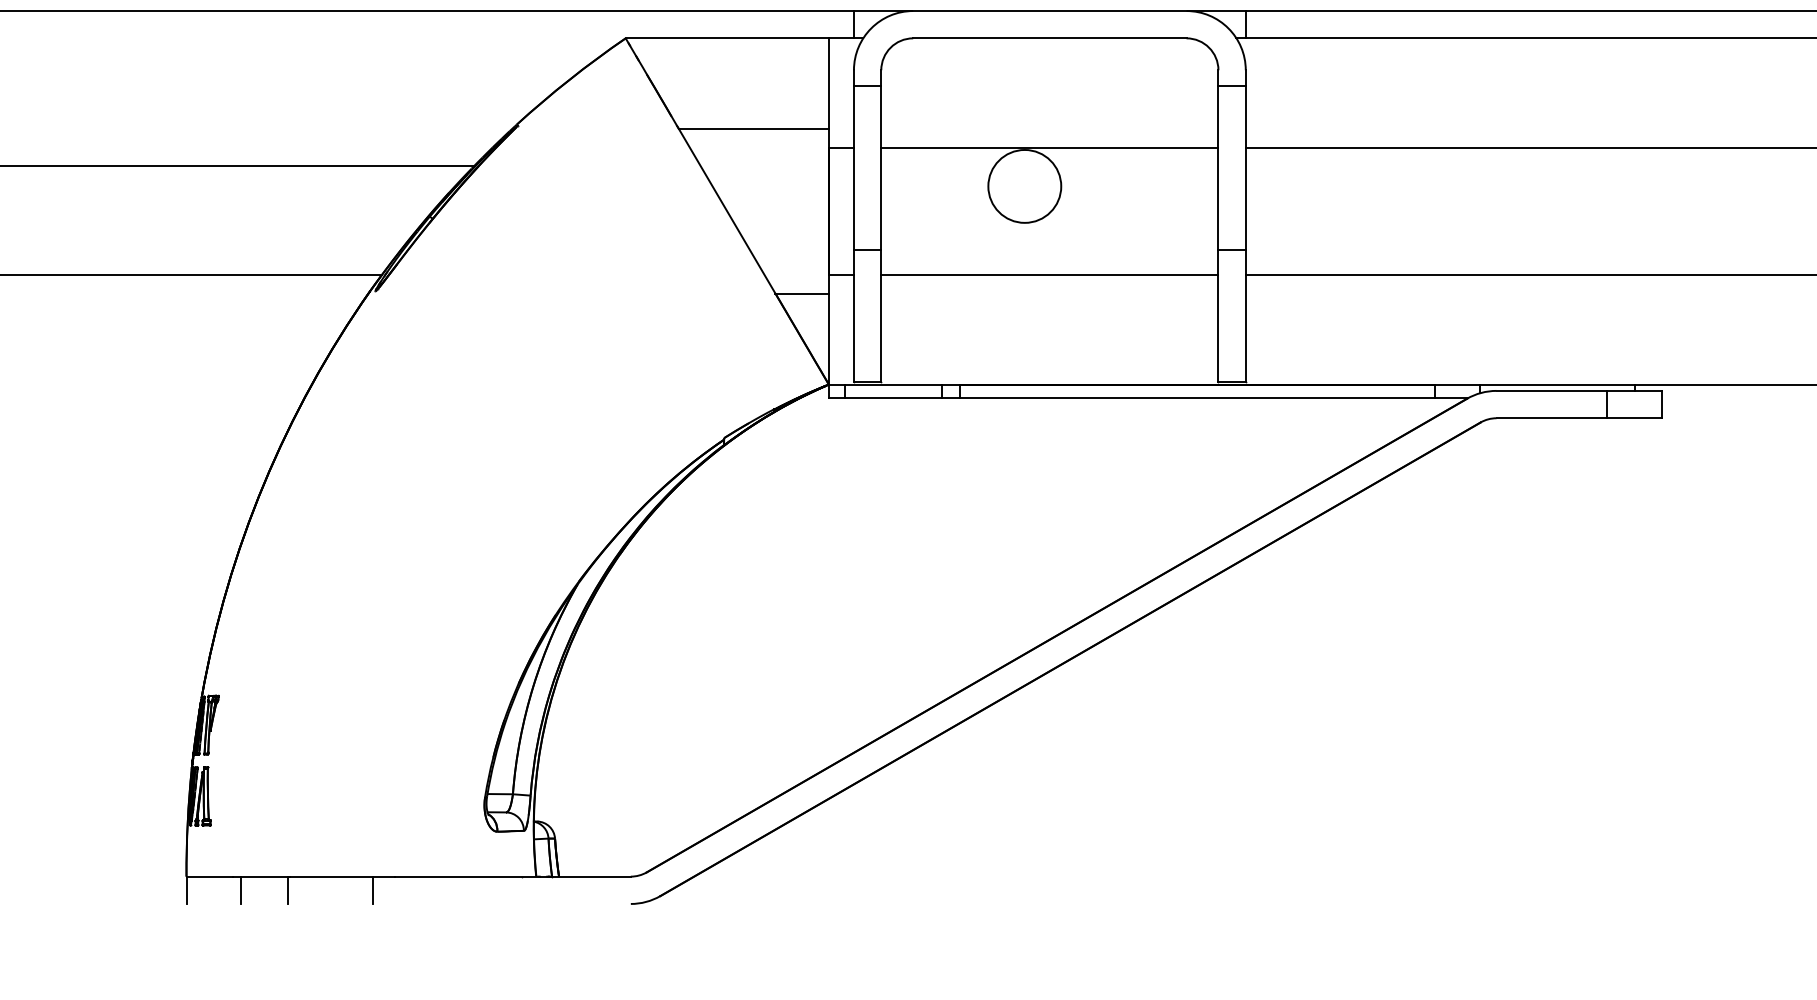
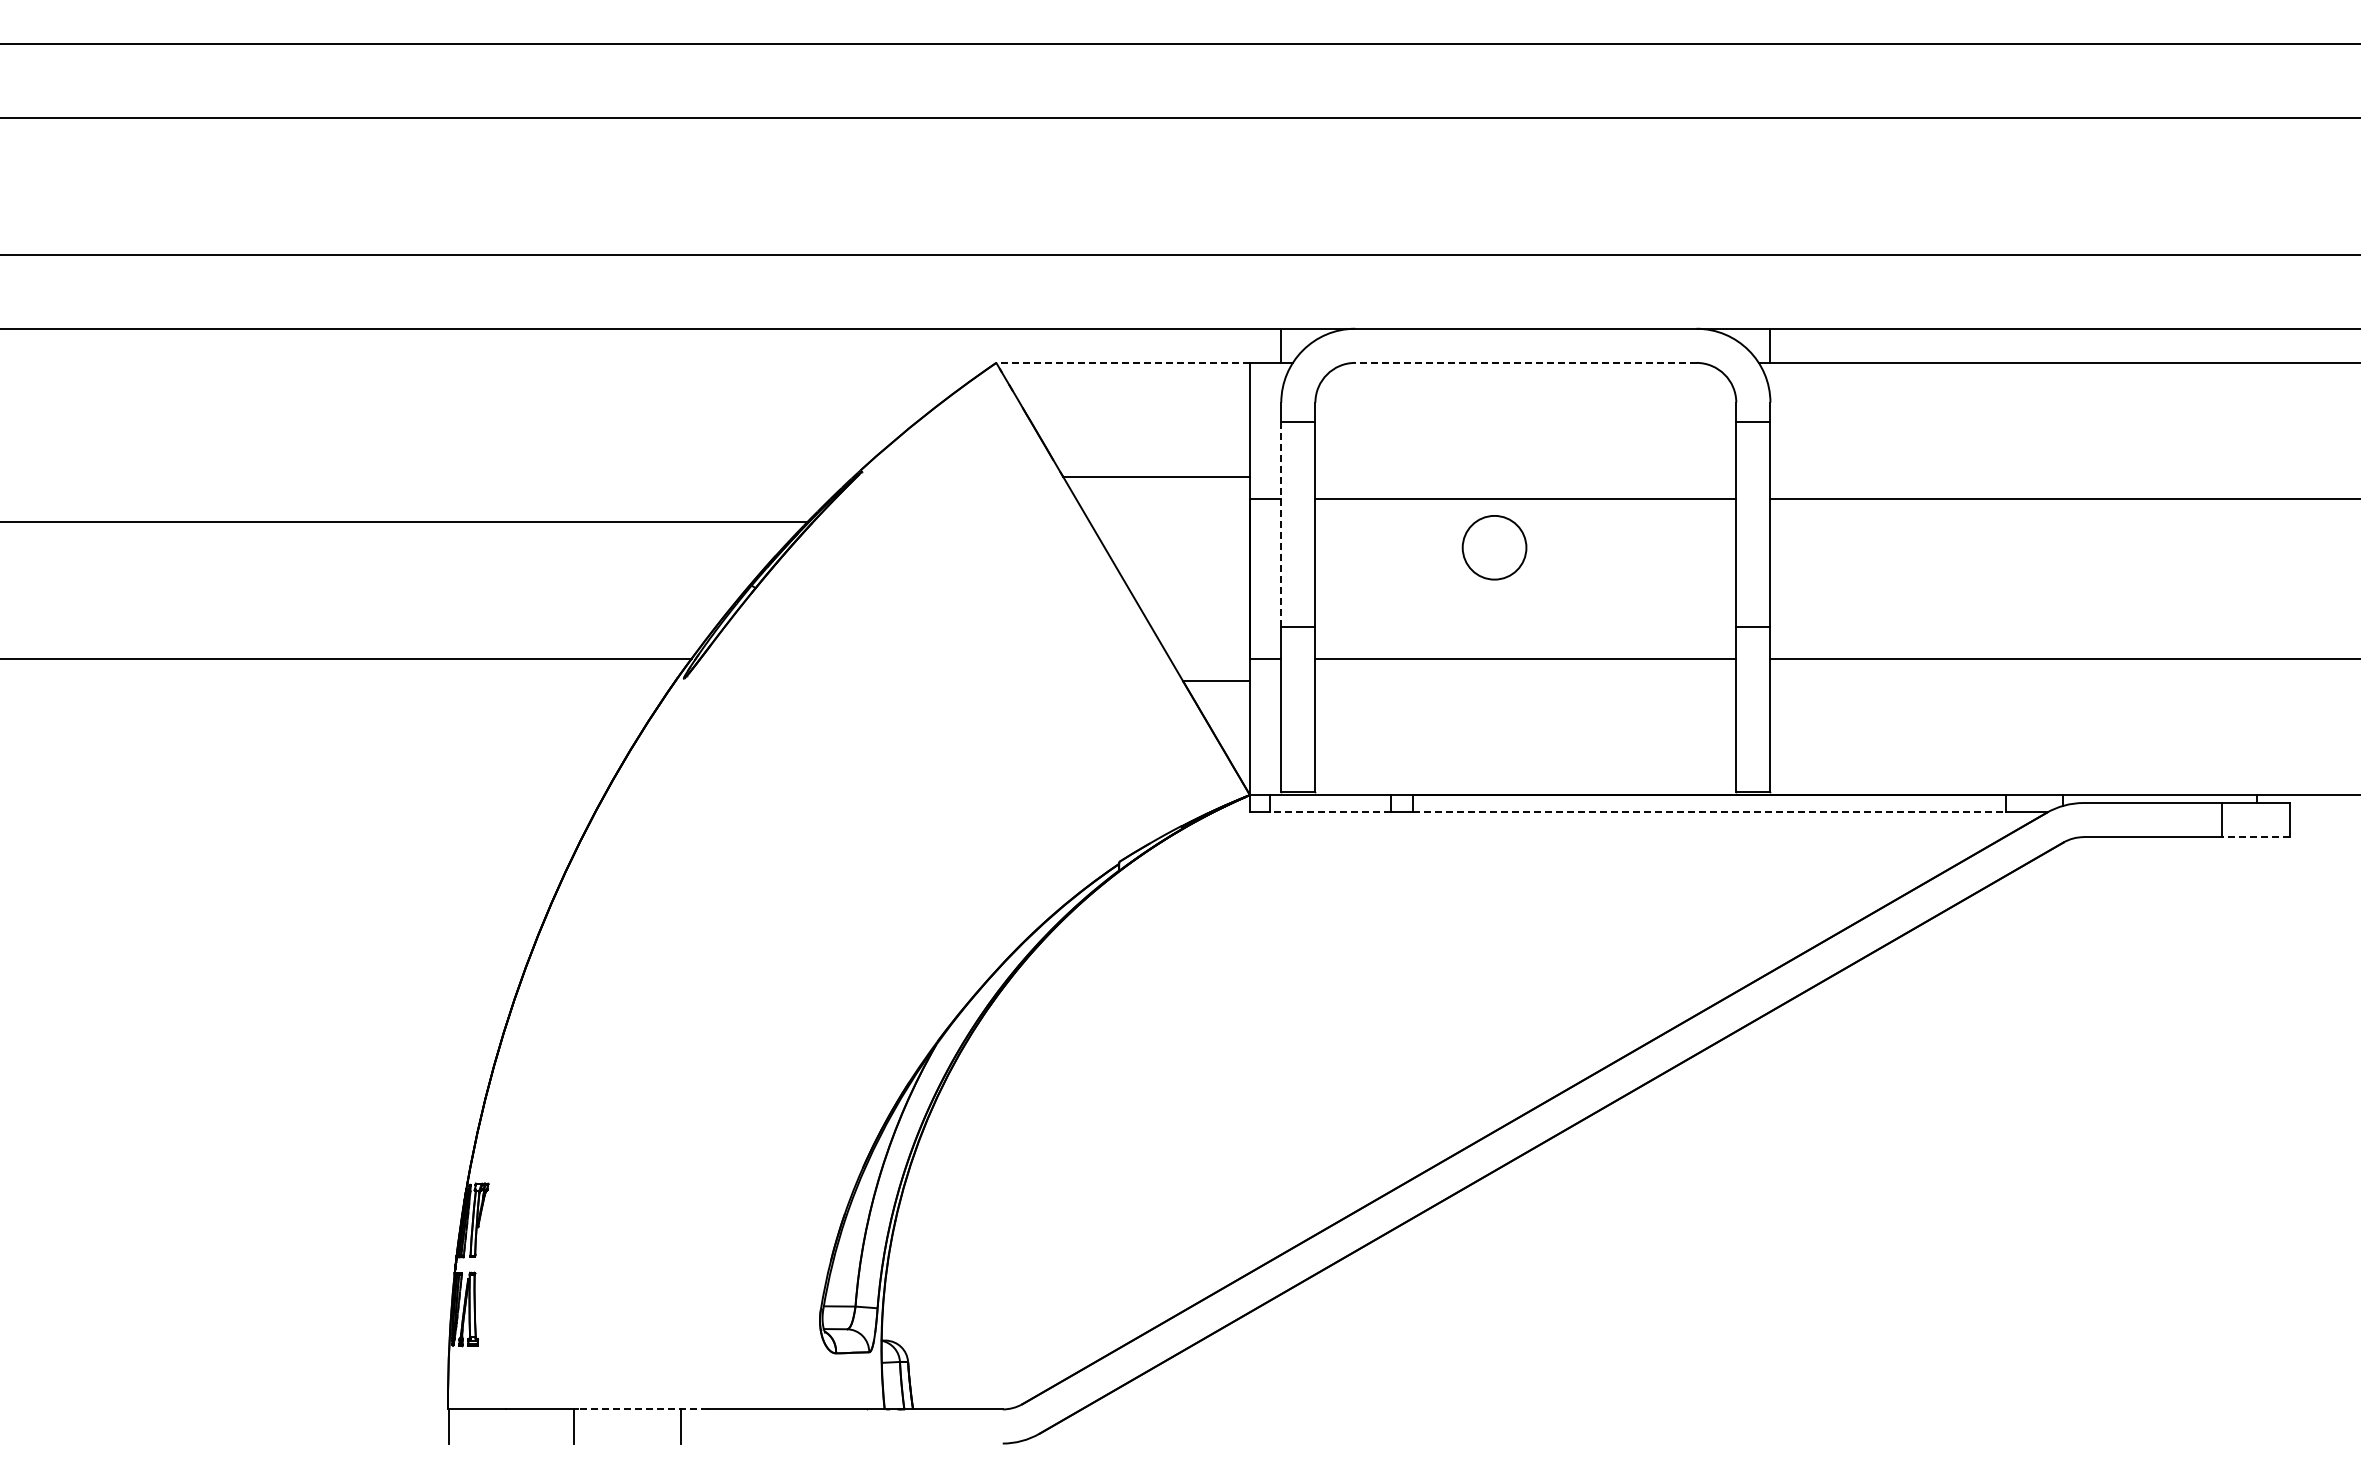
line: (727, 38) -> (1123, 362), solid -> dashed
line: (1049, 38) -> (1525, 362), solid -> dashed
line: (854, 167) -> (1281, 524), solid -> dashed
circle: (1024, 186) -> (1494, 547), size x0.7
line: (893, 398) -> (1330, 812), solid -> dashed
line: (1196, 398) -> (1709, 812), solid -> dashed
line: (1634, 418) -> (2255, 837), solid -> dashed
line: (342, 876) -> (642, 1409), solid -> dashed
line: (240, 890) -> (515, 1426), removed

